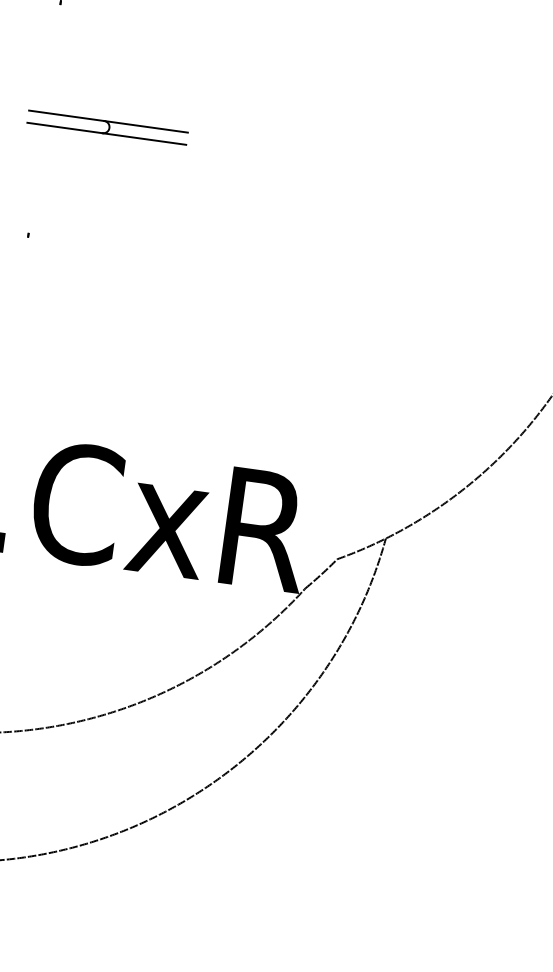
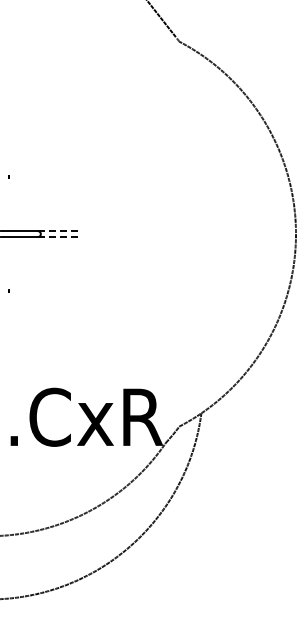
line: (146, 127) -> (58, 231), solid -> dashed
line: (144, 139) -> (58, 237), solid -> dashed

